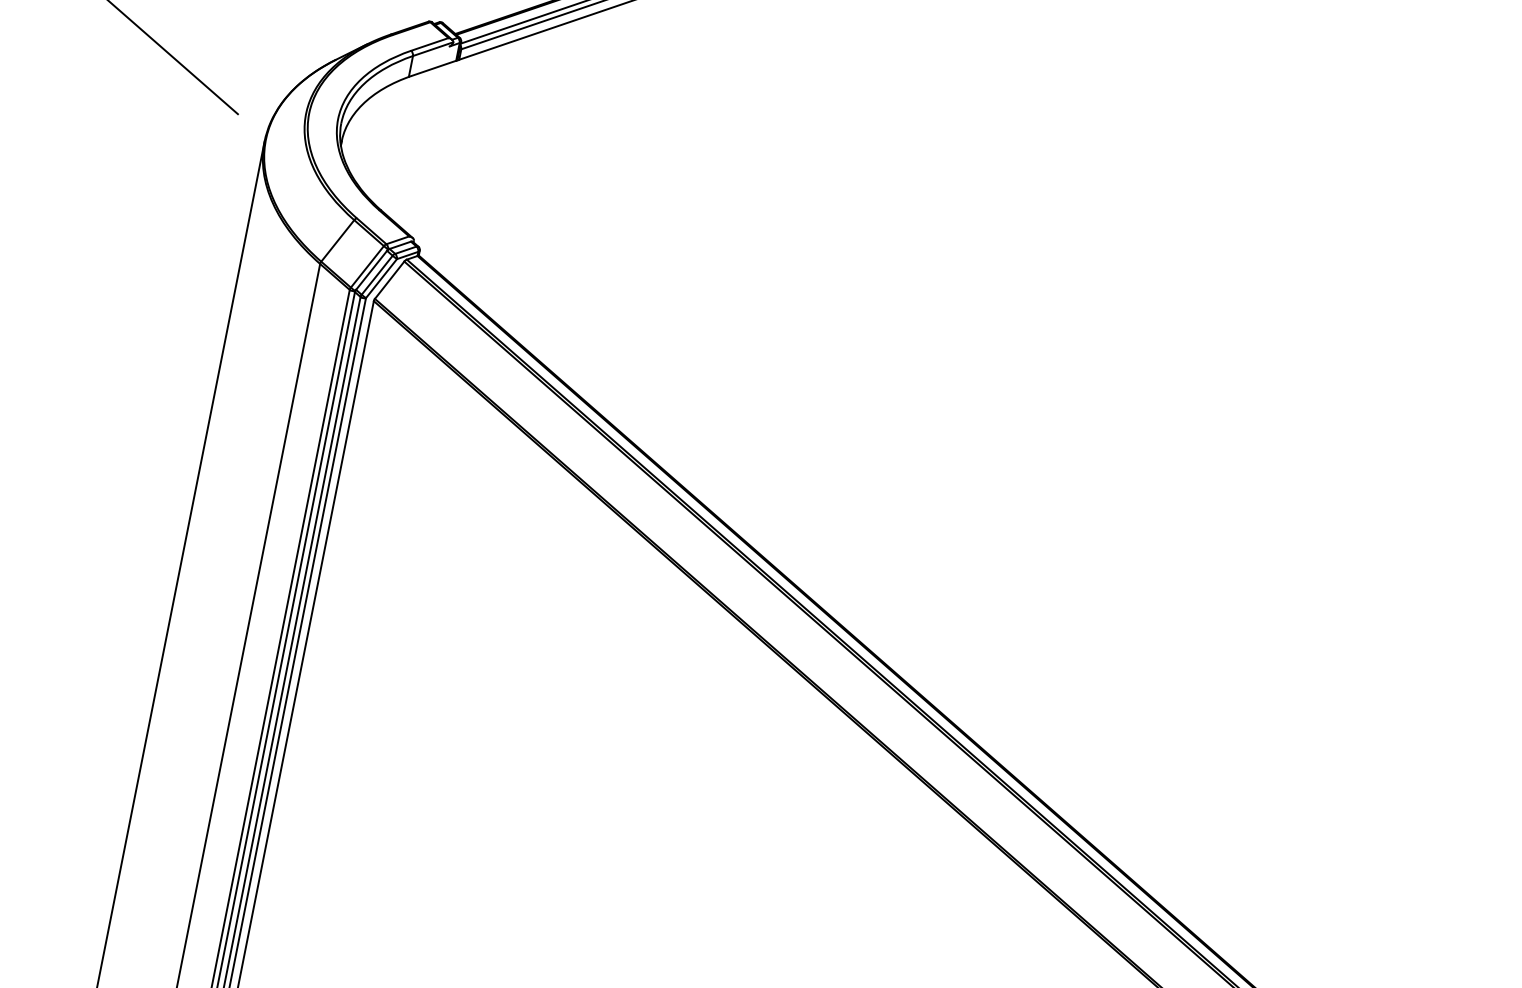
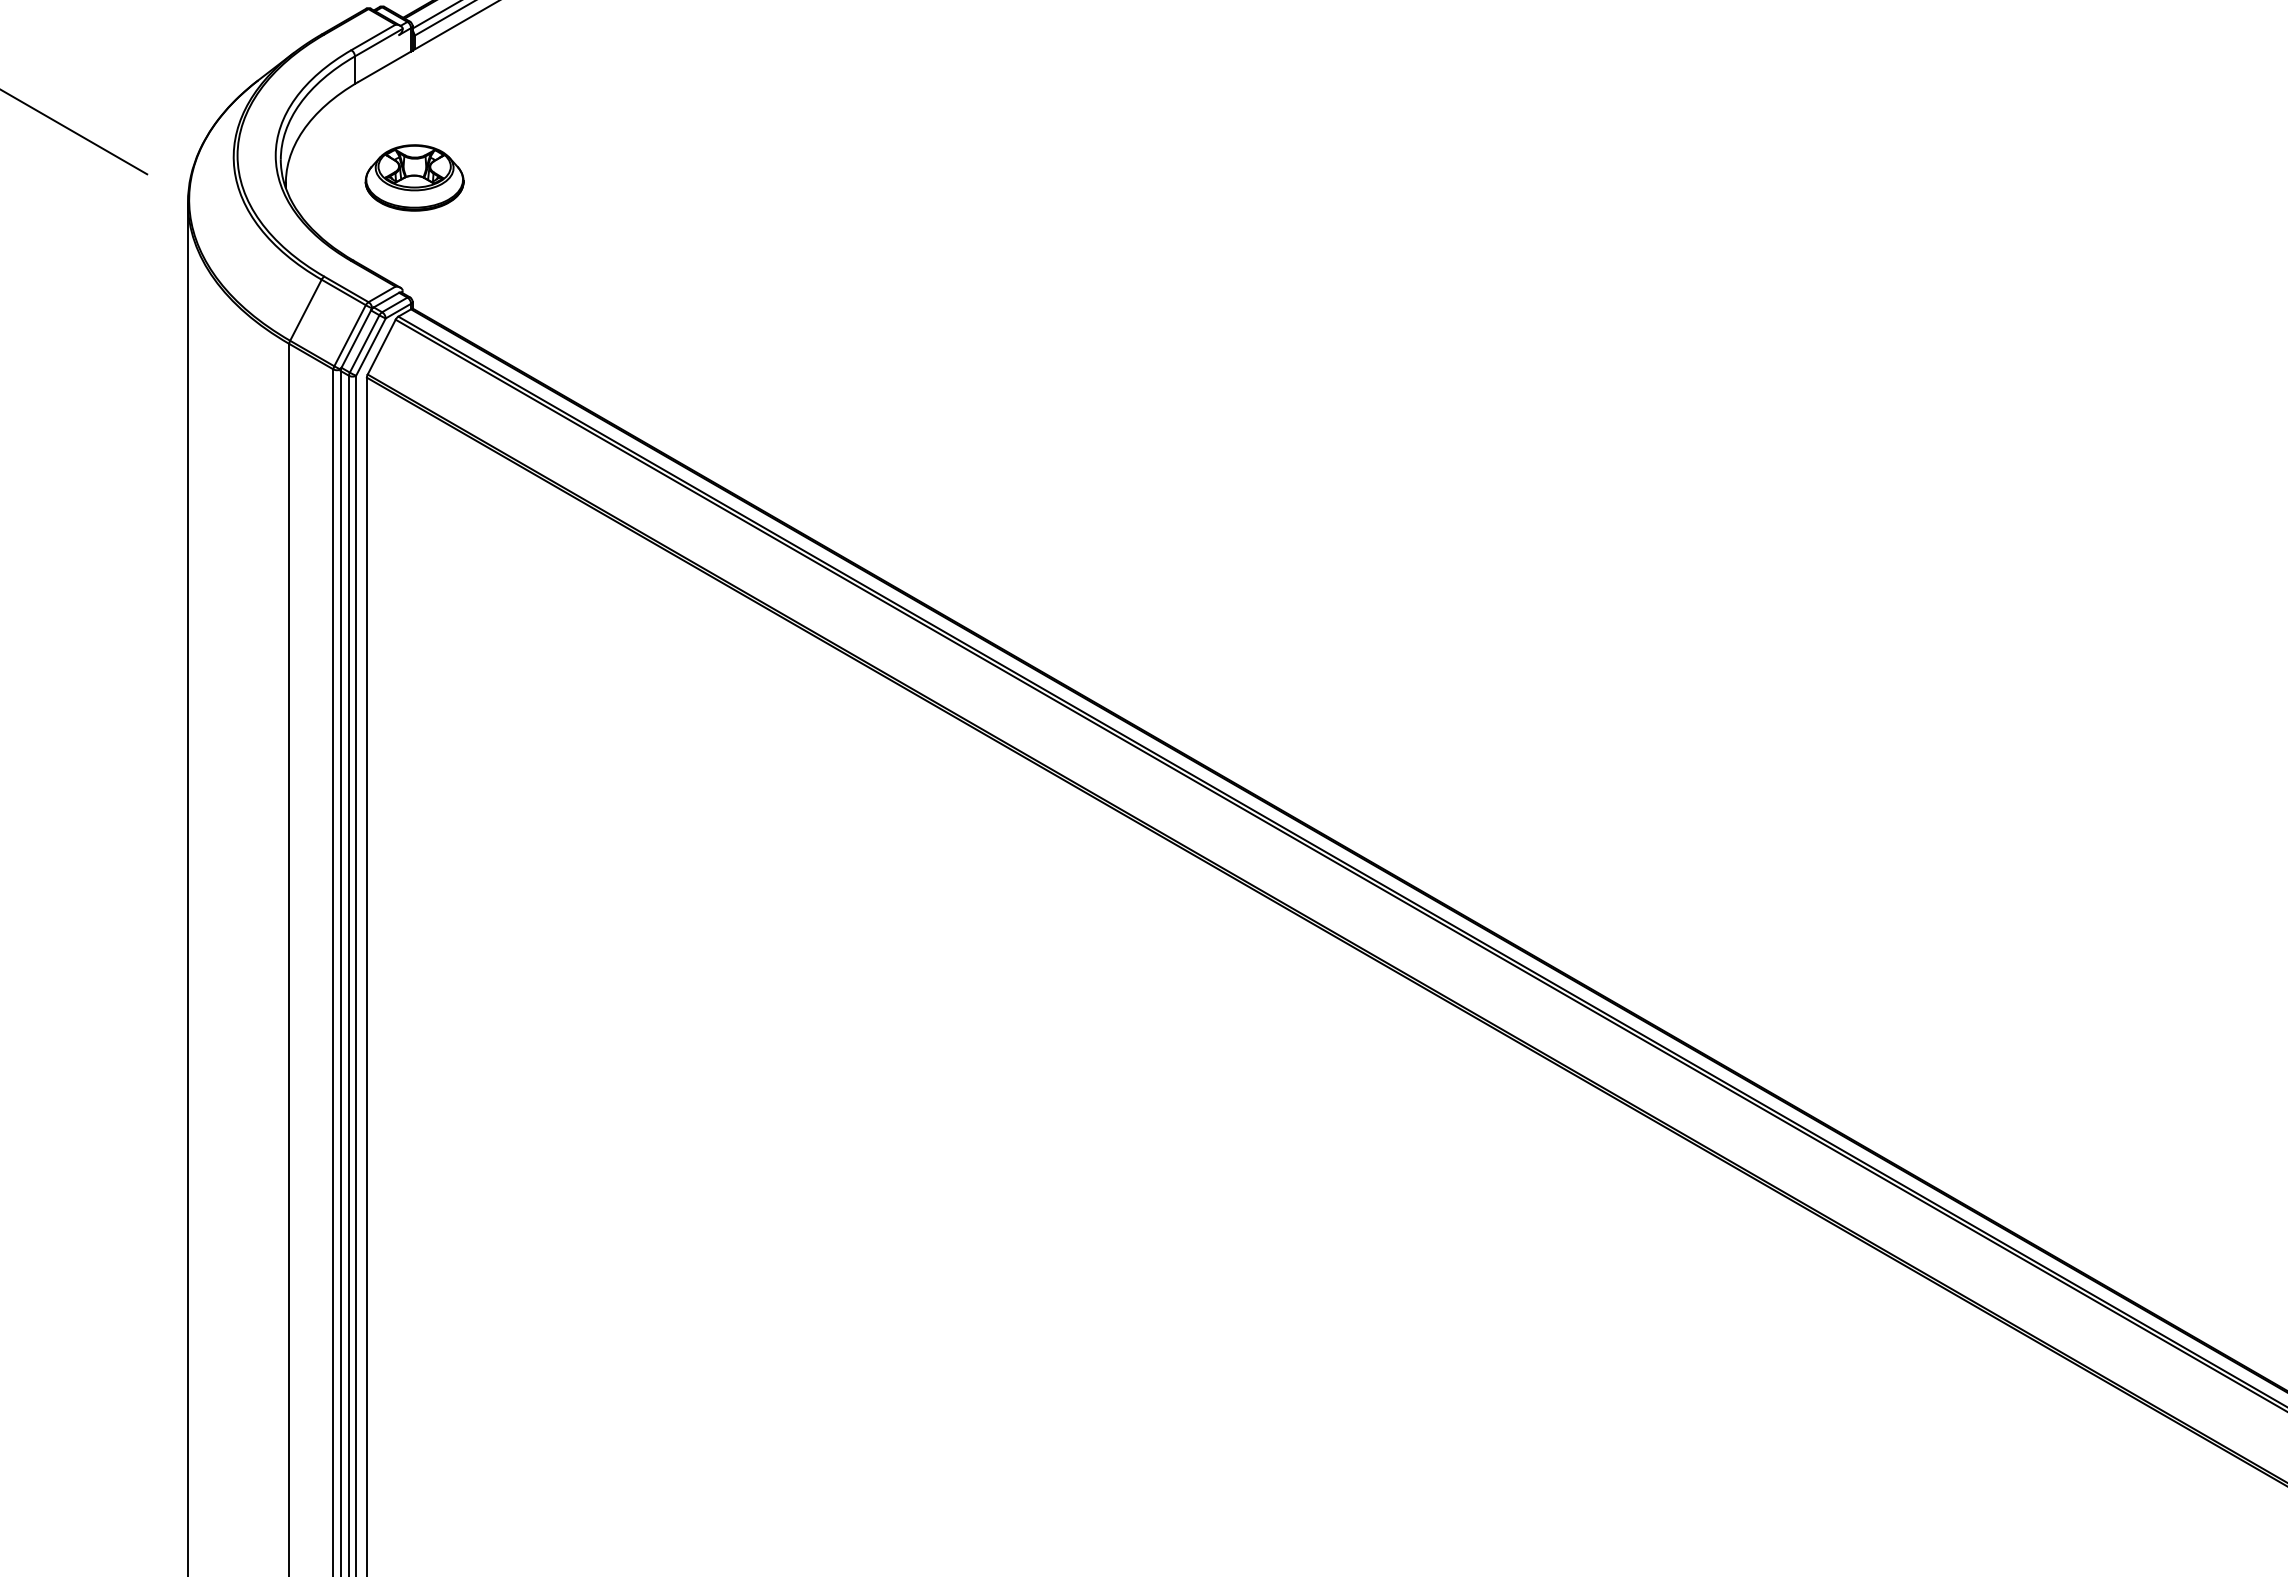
part: (439, 156) -> (414, 177), added

